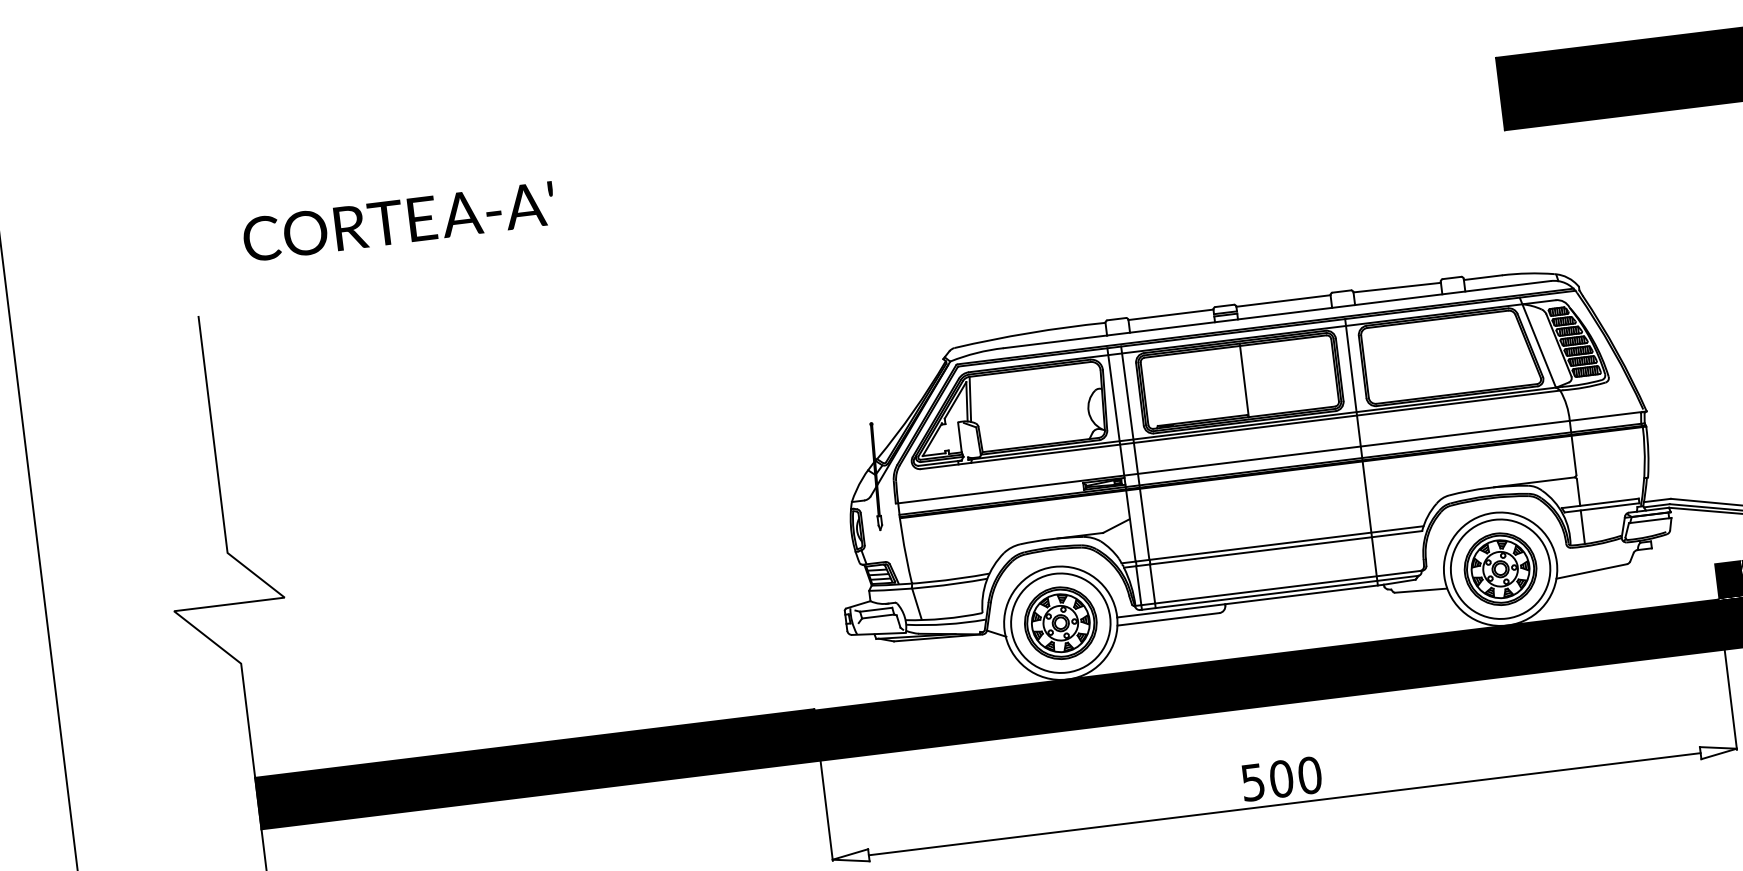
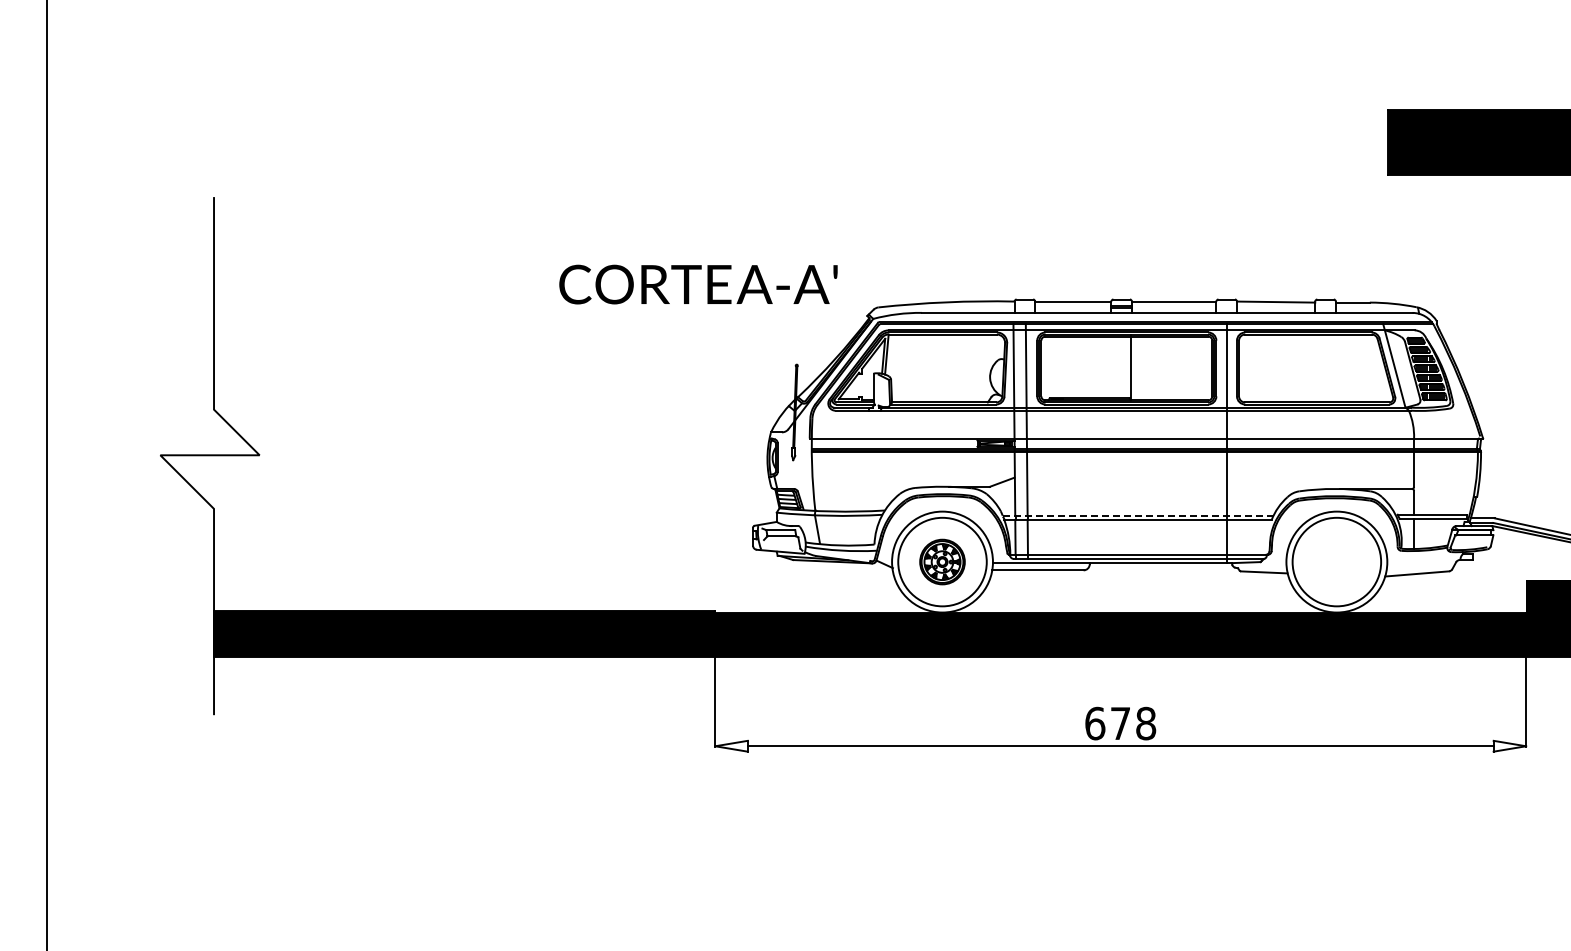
text: (399, 221) -> (698, 284), moved
line: (1271, 544) -> (1137, 515), solid -> dashed
part: (1500, 568) -> (1336, 561), removed
part: (1060, 622) -> (942, 561), size x0.7
text: (1281, 778) -> (1120, 723), 500 -> 678

